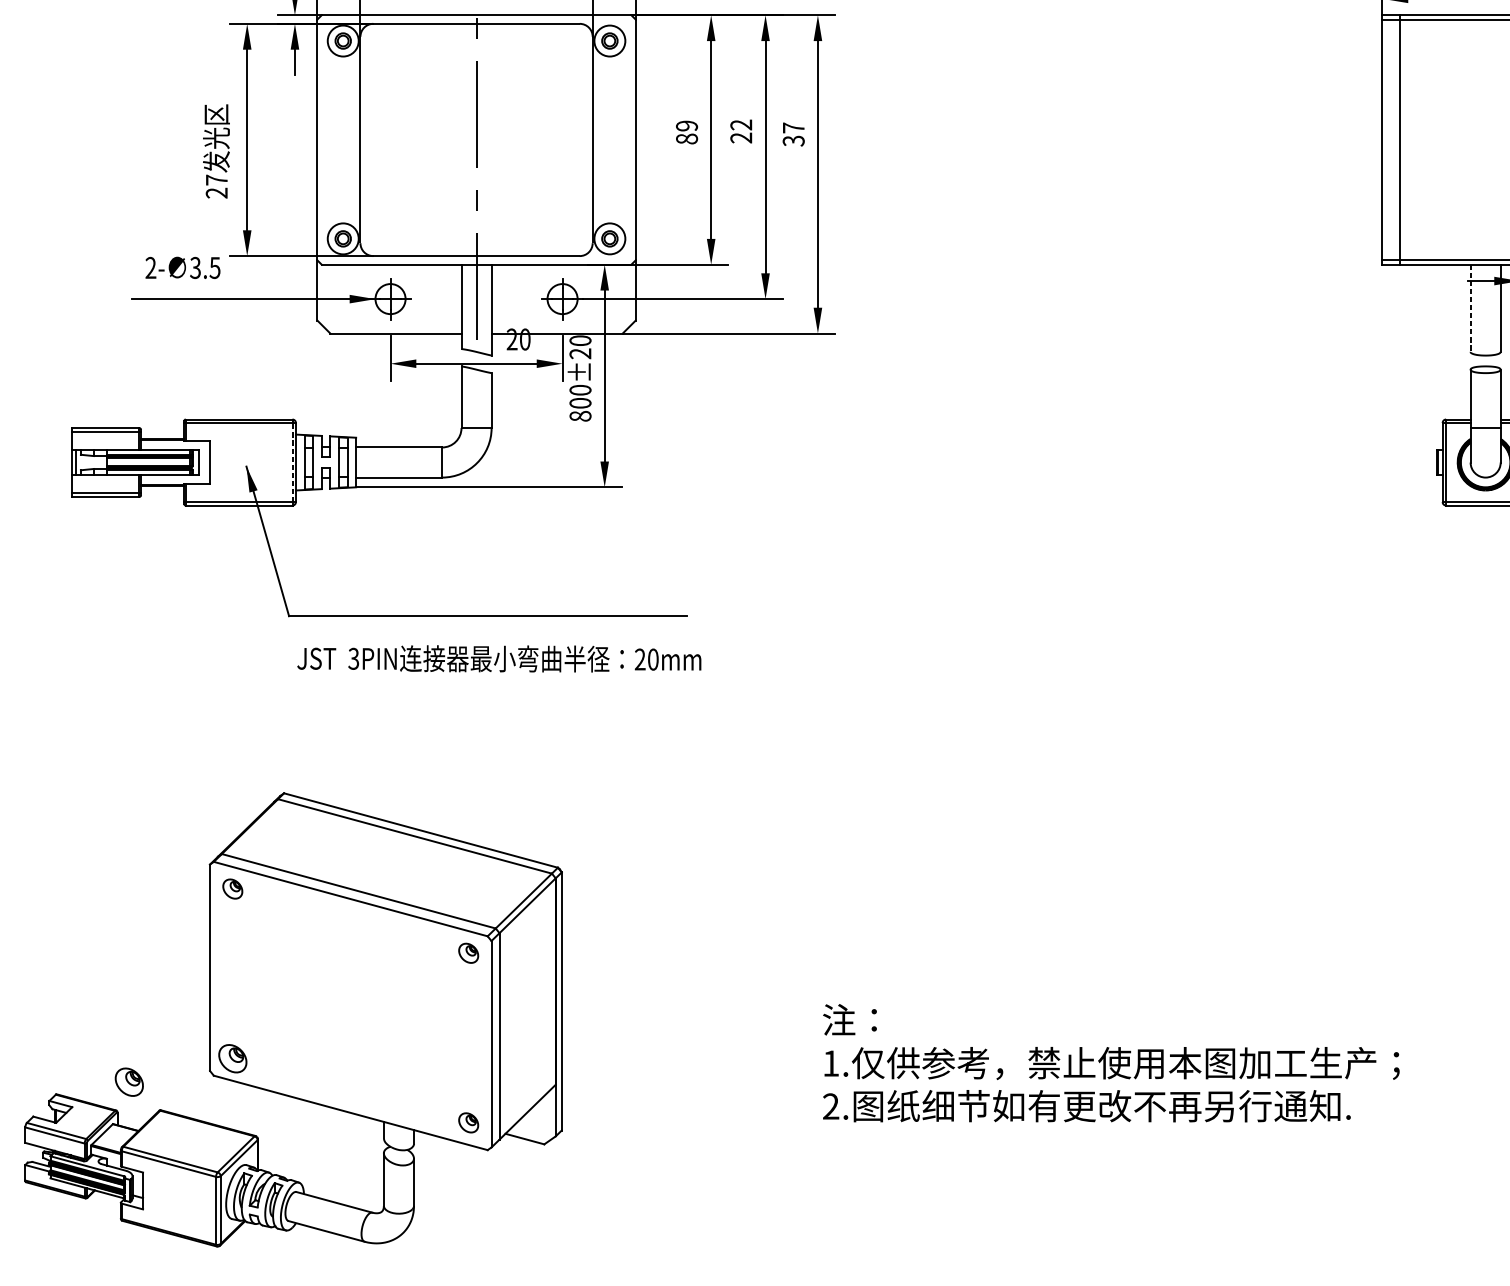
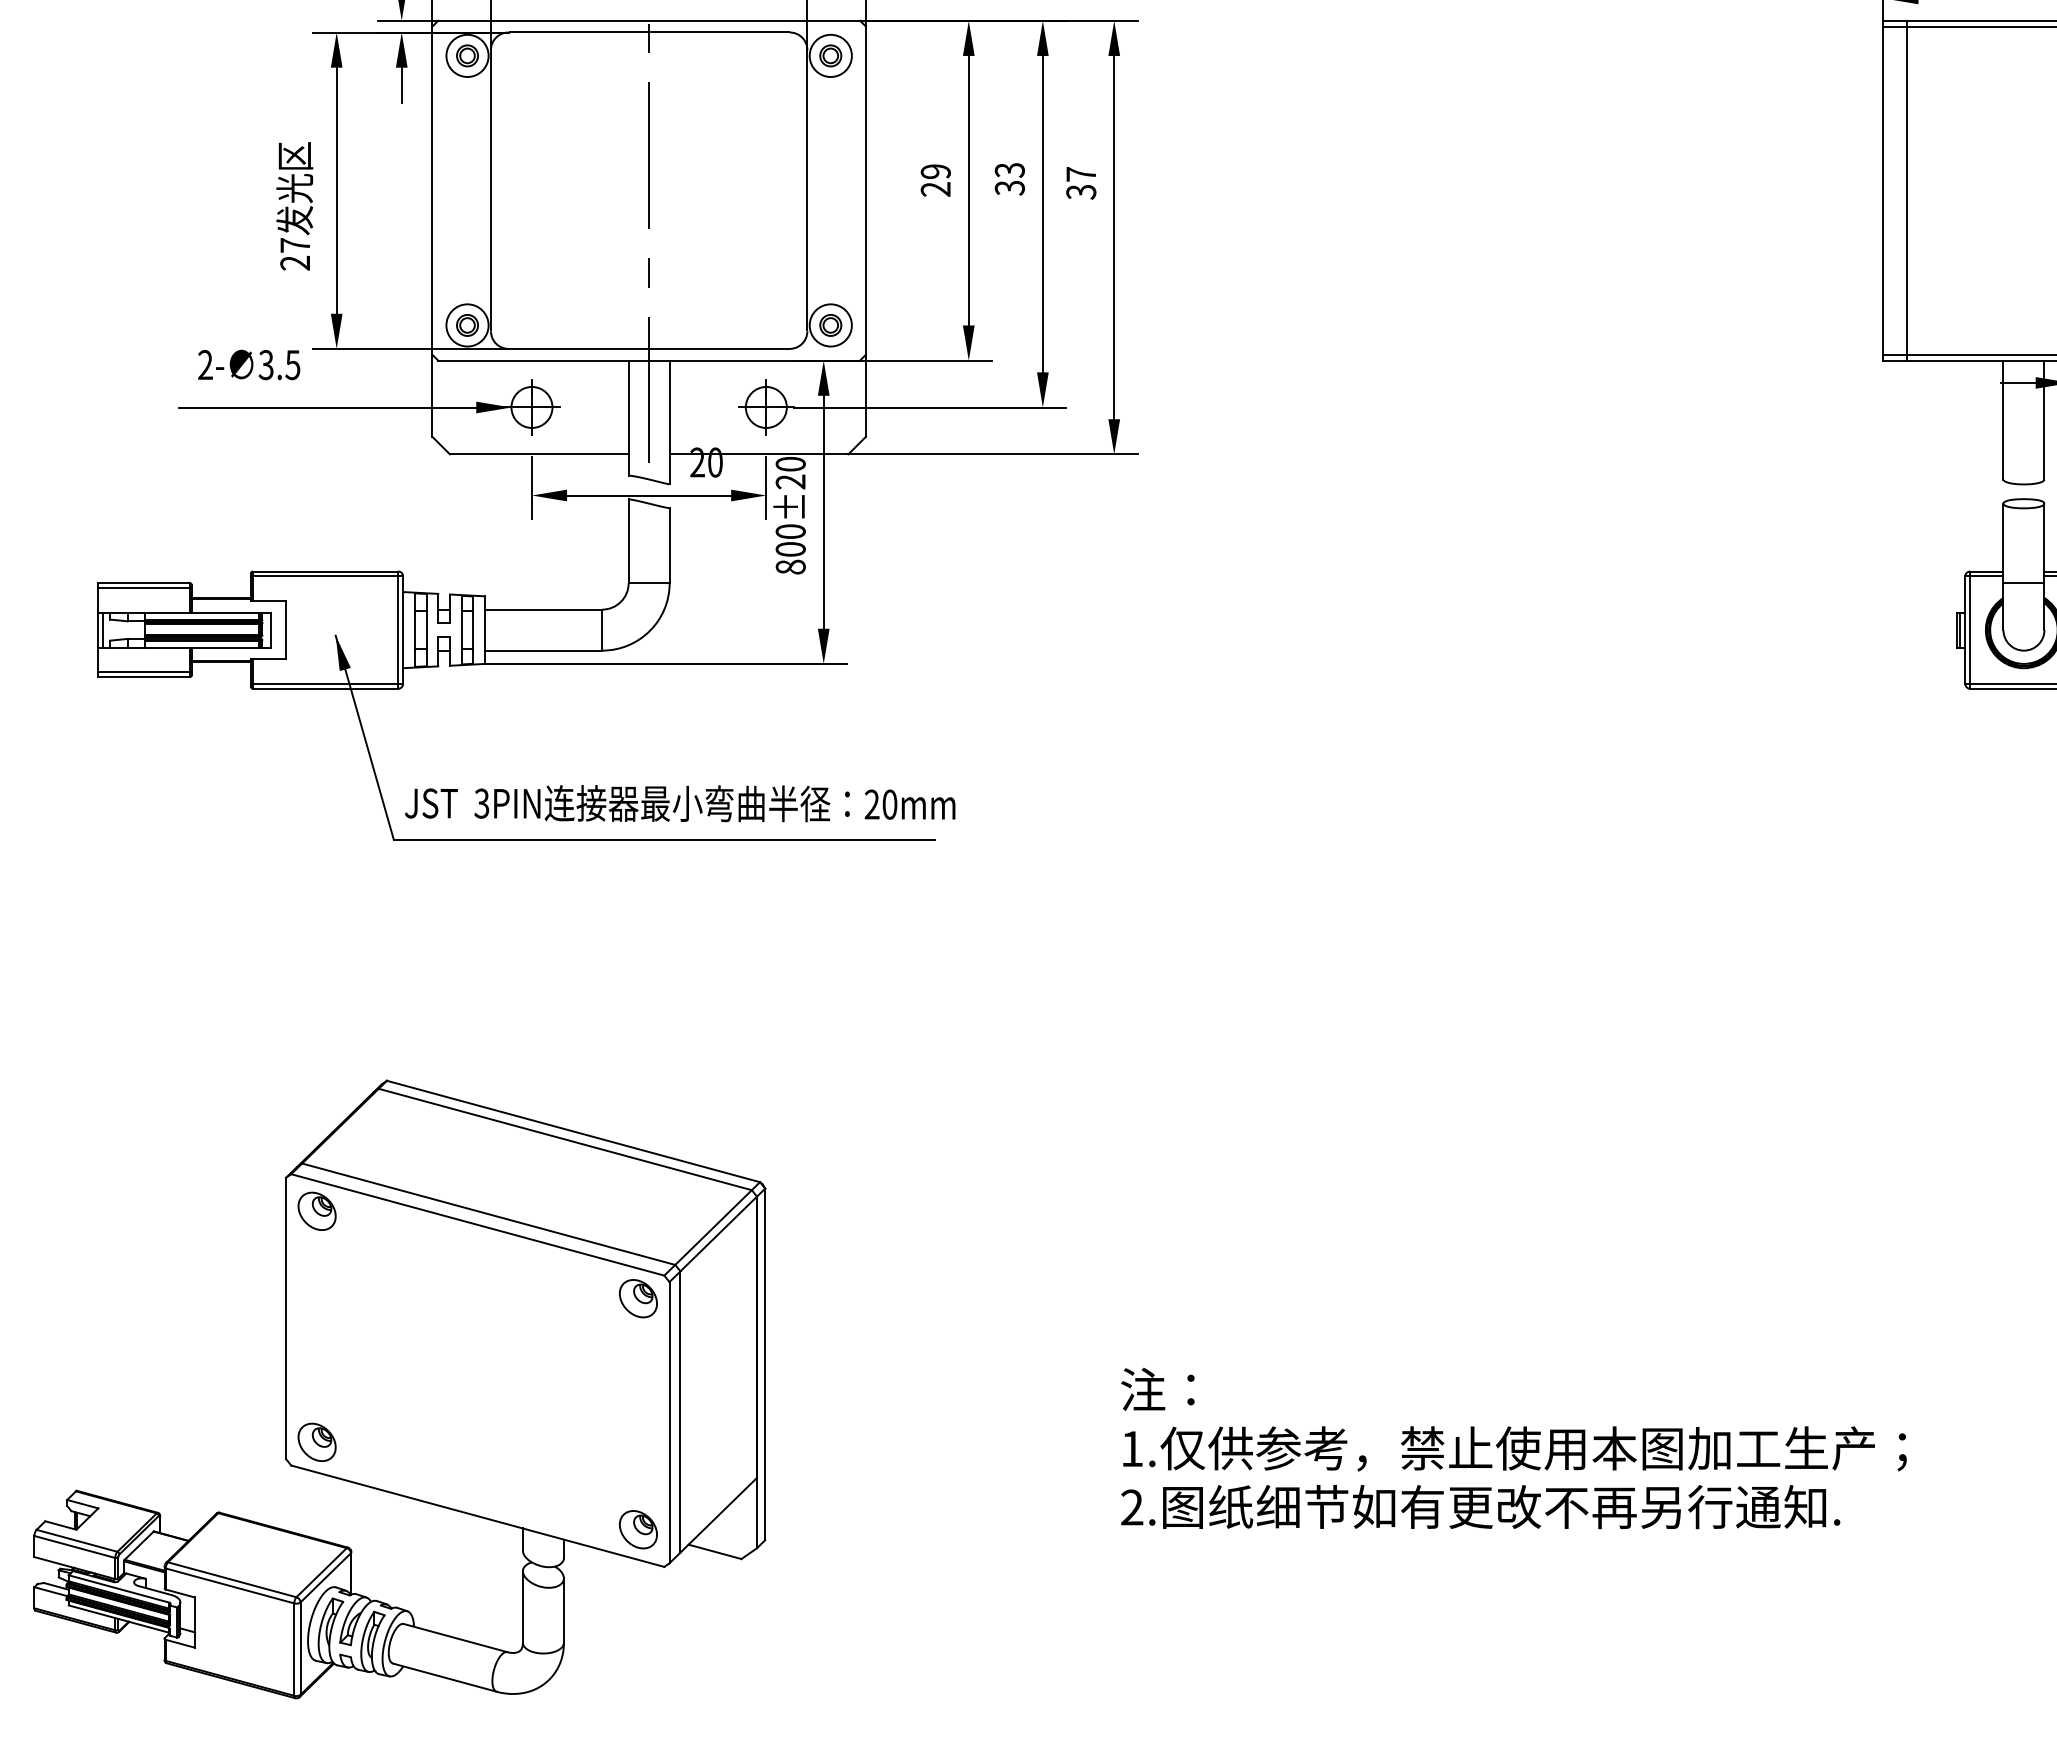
text: (741, 131) -> (1010, 179), 22 -> 33
text: (686, 139) -> (935, 189), 89 -> 29
line: (1470, 308) -> (2003, 420), dashed -> solid
line: (292, 462) -> (398, 630), dashed -> solid
text: (499, 658) -> (680, 803), moved
part: (232, 888) -> (316, 1210), size x1.43
part: (468, 953) -> (638, 1298), size x1.43
part: (128, 1081) -> (175, 1473), removed
part: (468, 1122) -> (638, 1529), size x1.43

